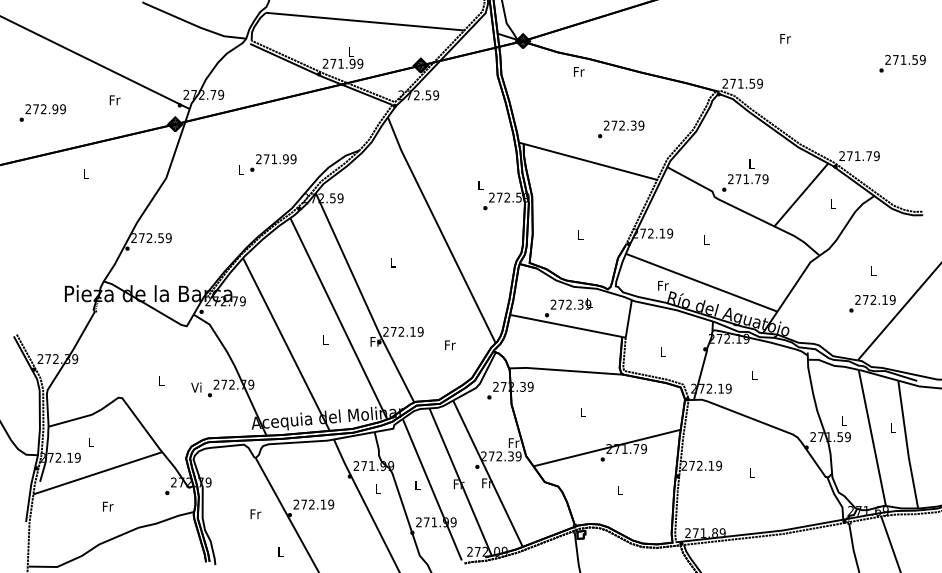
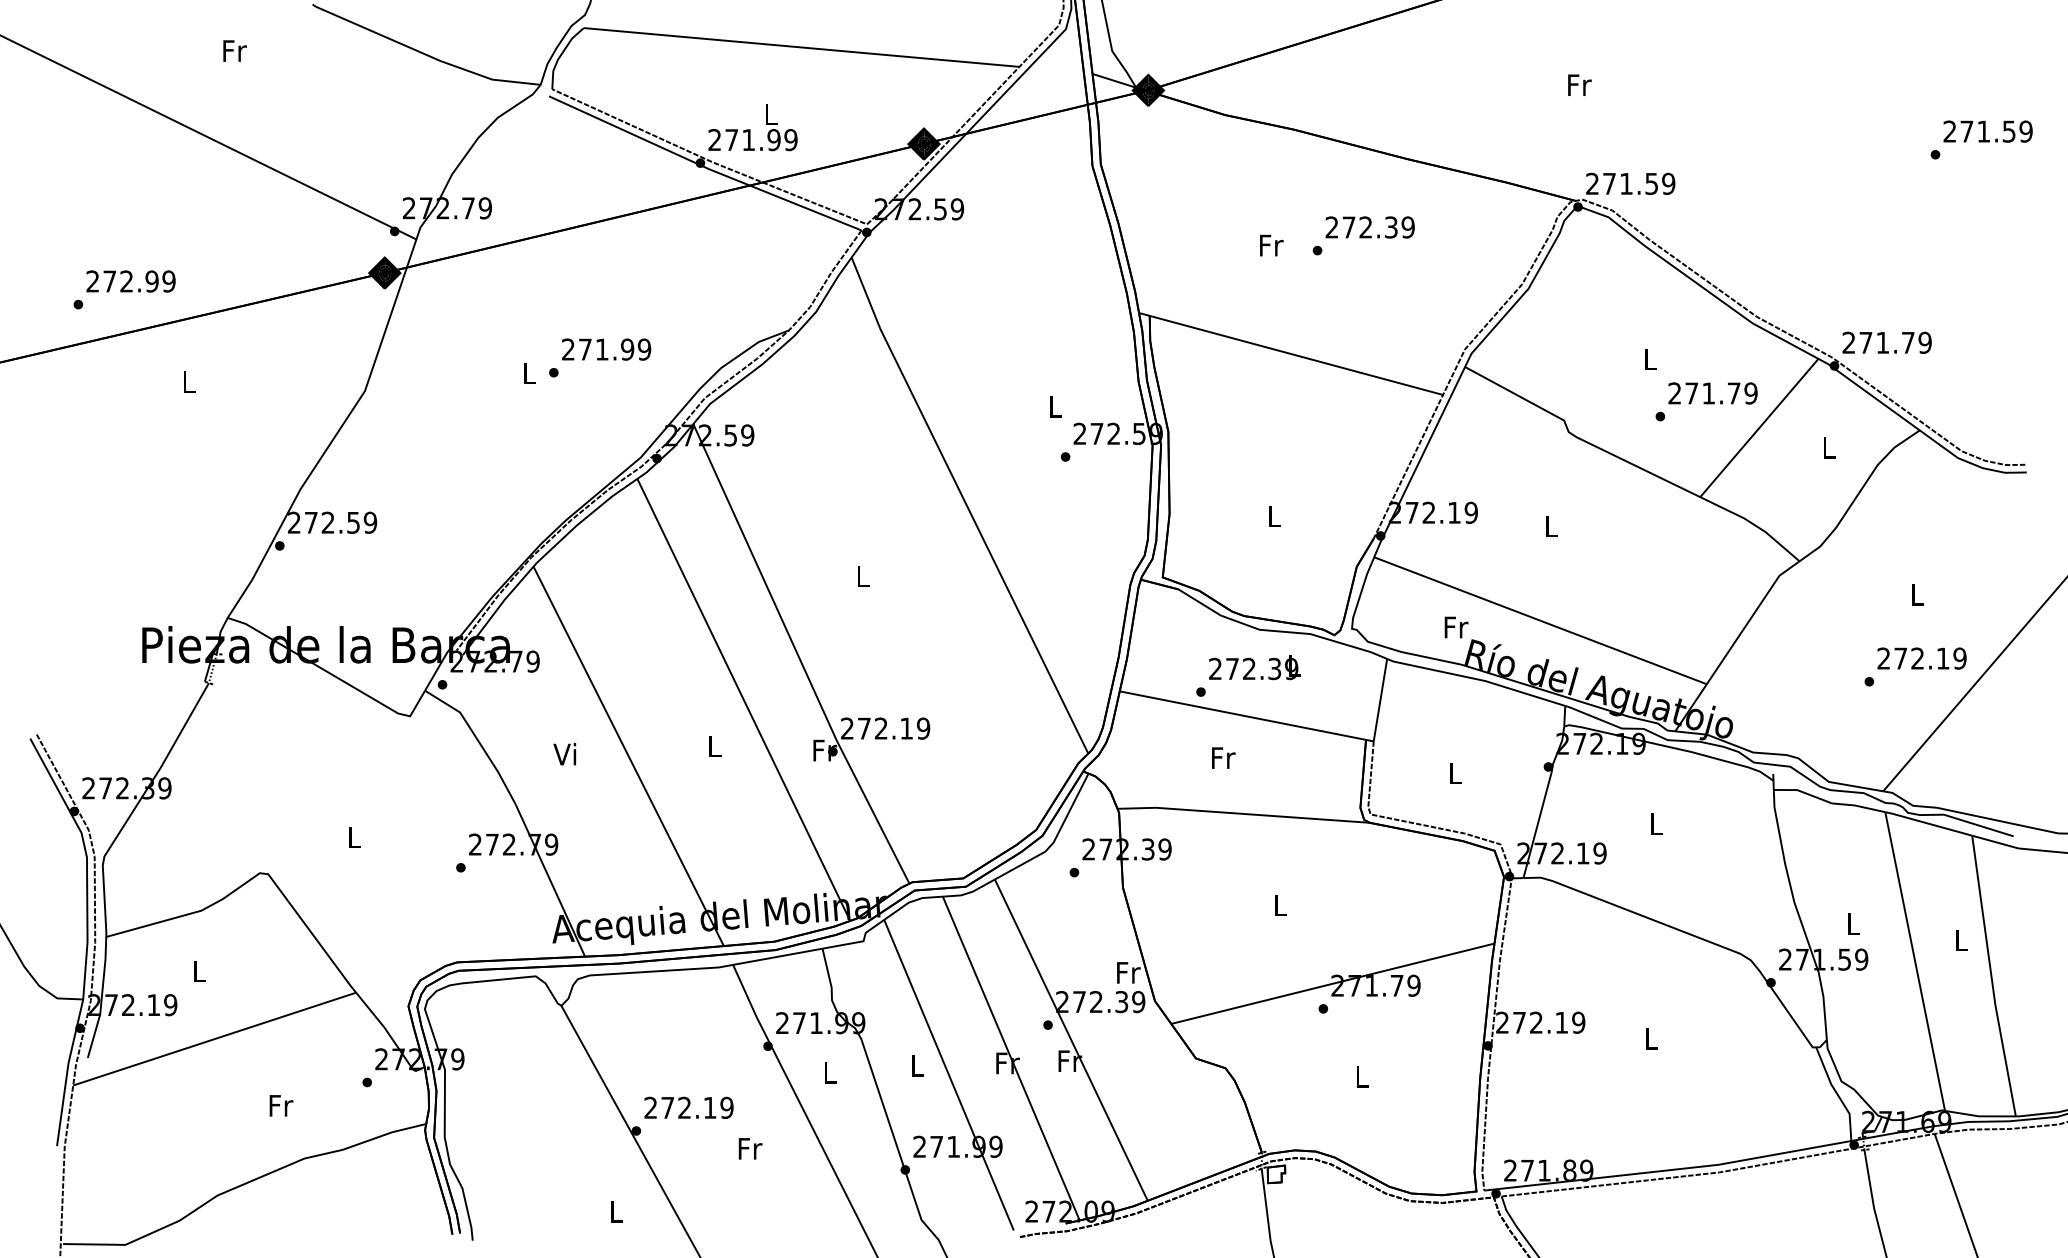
text: (785, 38) -> (1579, 84), moved
text: (579, 71) -> (1272, 244), moved
text: (114, 100) -> (233, 51), moved
text: (42, 112) -> (123, 288), moved
text: (621, 129) -> (1364, 235), moved
text: (745, 182) -> (1706, 400), moved
text: (450, 345) -> (1223, 758), moved
text: (196, 387) -> (565, 754), moved
text: (108, 506) -> (281, 1105), moved
text: (255, 514) -> (749, 1149), moved

